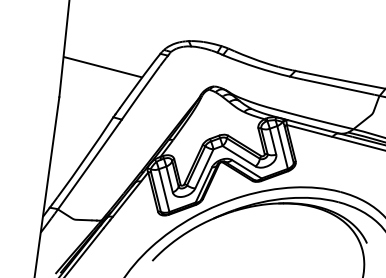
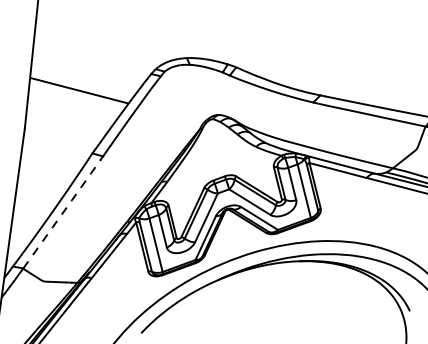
arc: (89, 165) -> (62, 213), solid -> dashed

